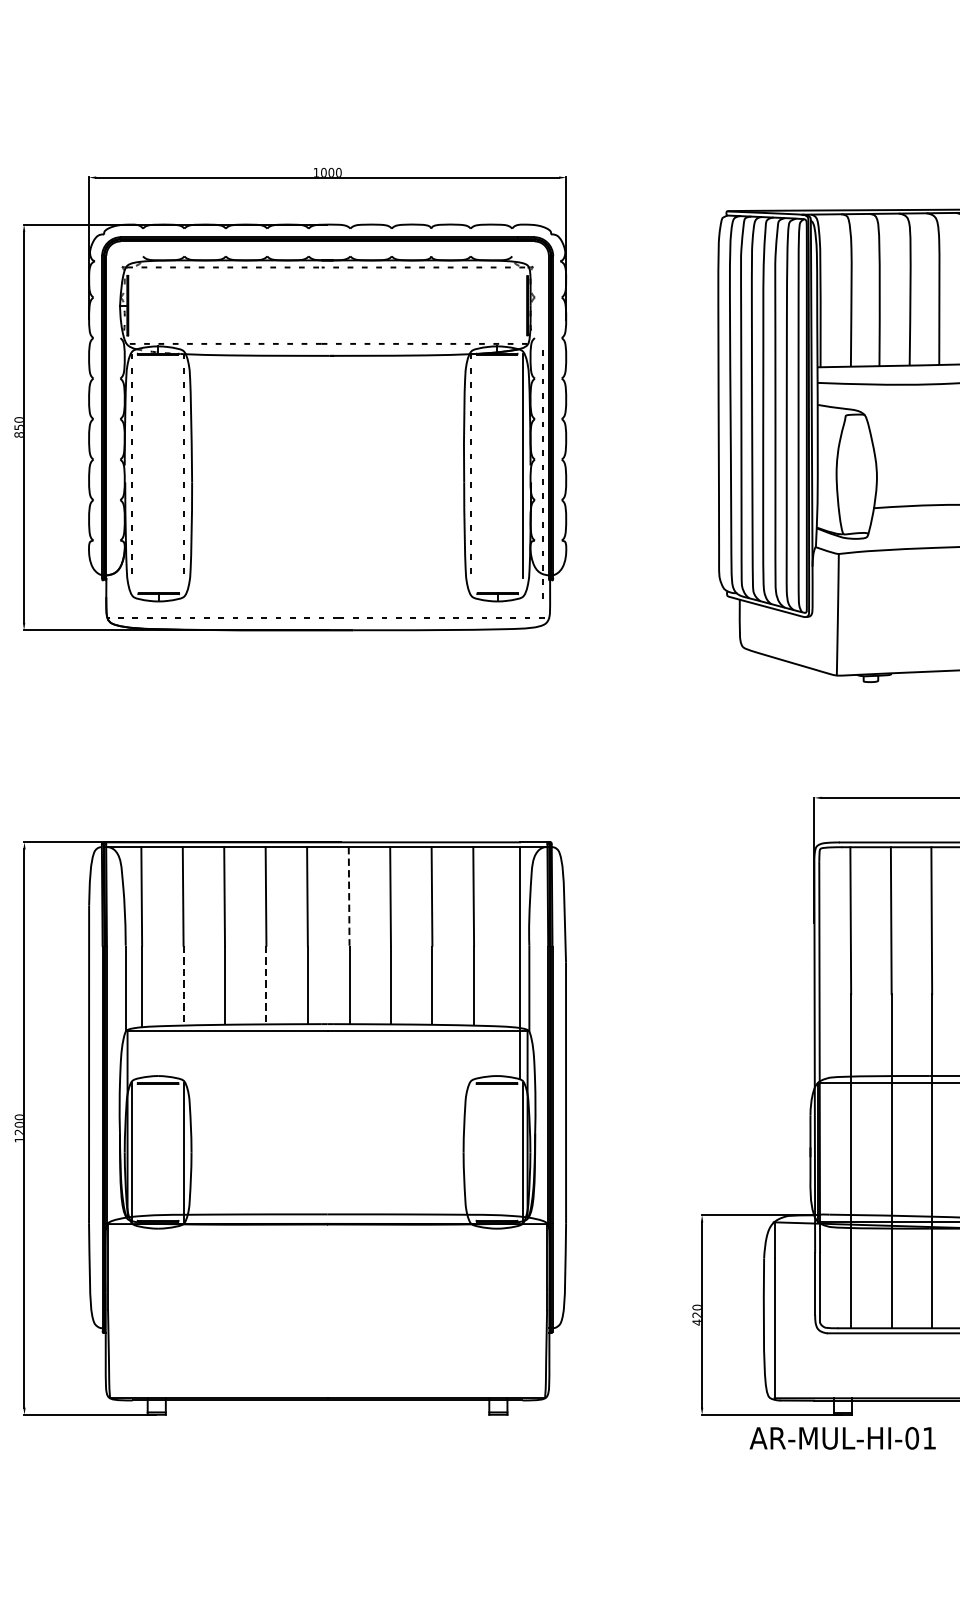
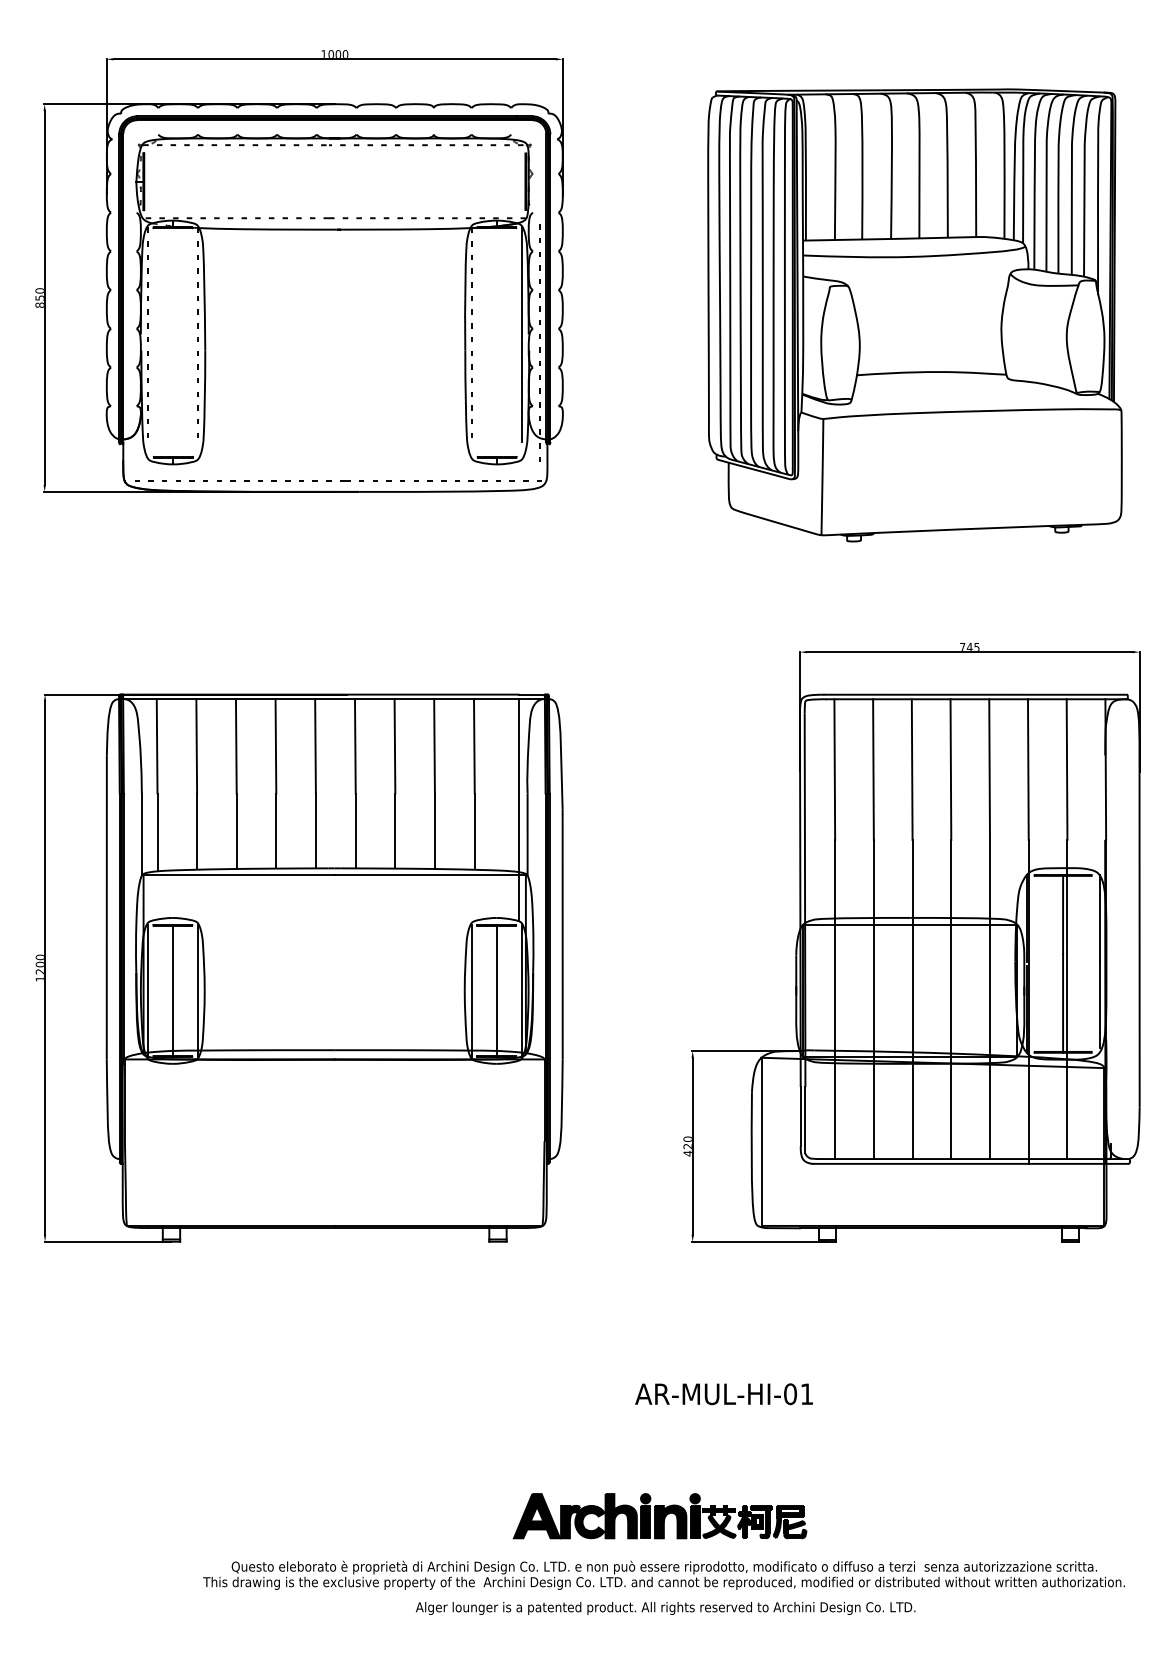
line: (349, 896) -> (355, 746), dashed -> solid
line: (266, 985) -> (276, 831), dashed -> solid
line: (183, 986) -> (197, 832), dashed -> solid
line: (157, 1151) -> (172, 990), added
line: (470, 1151) -> (471, 990), added
line: (496, 1151) -> (496, 990), added
text: (842, 1438) -> (723, 1394), moved

